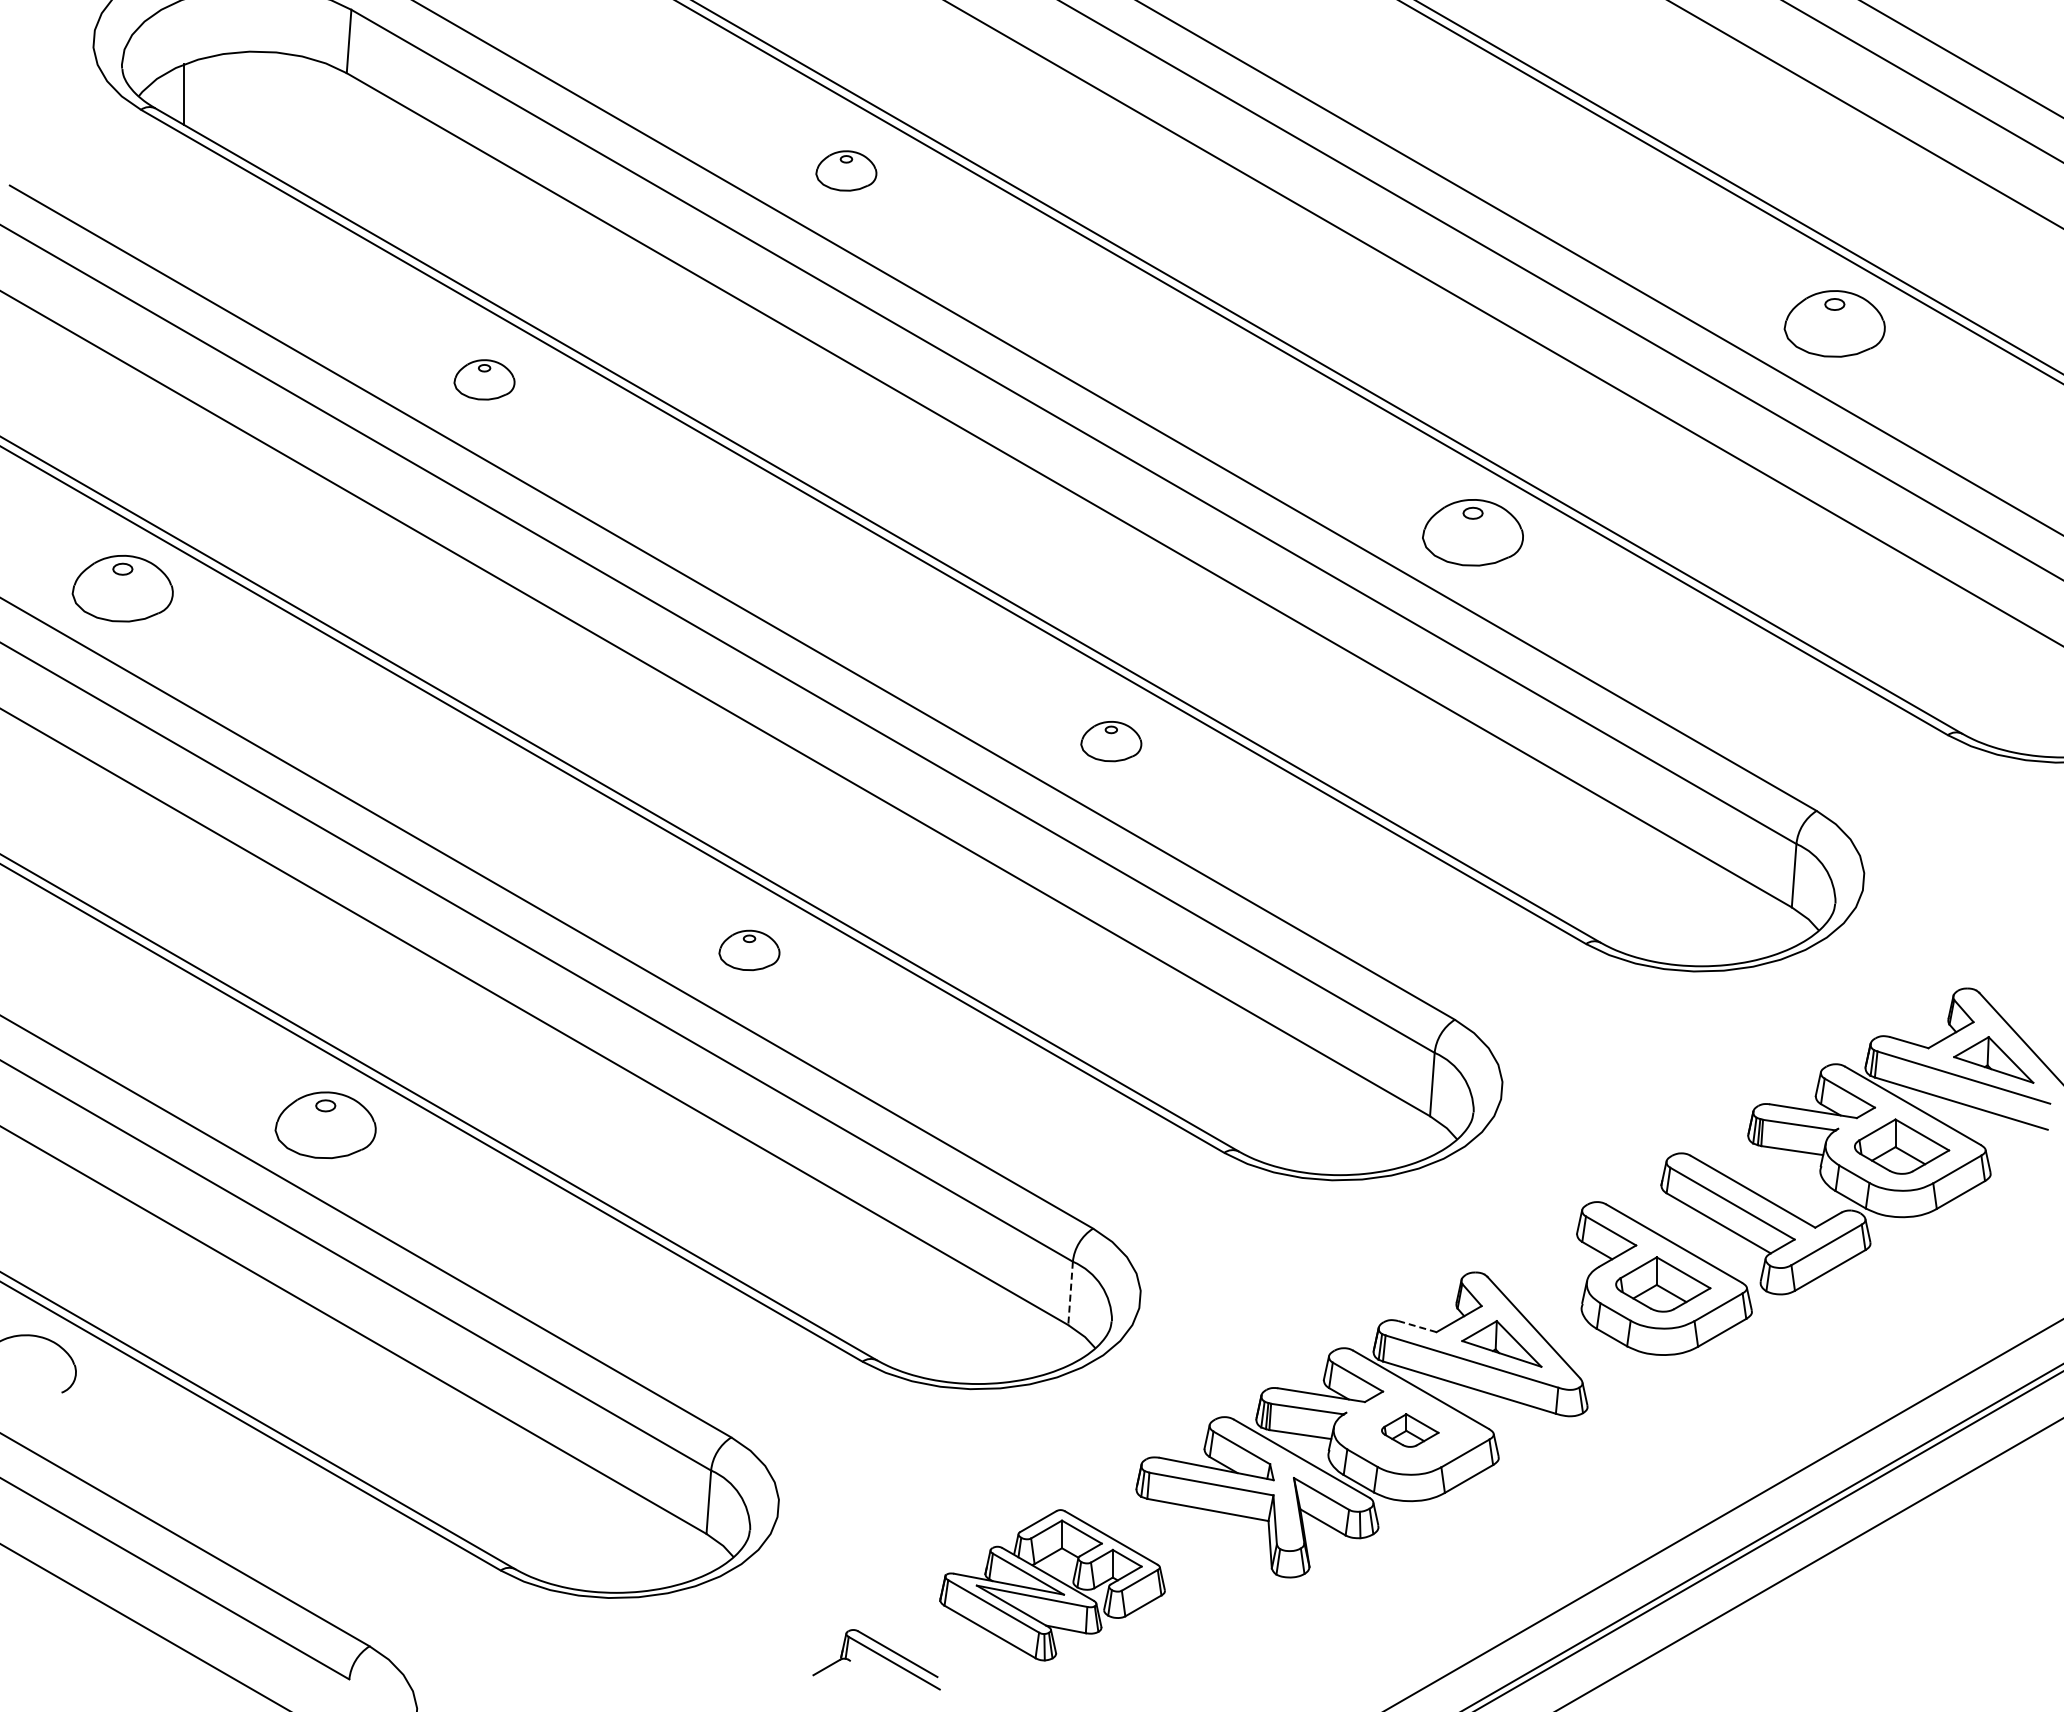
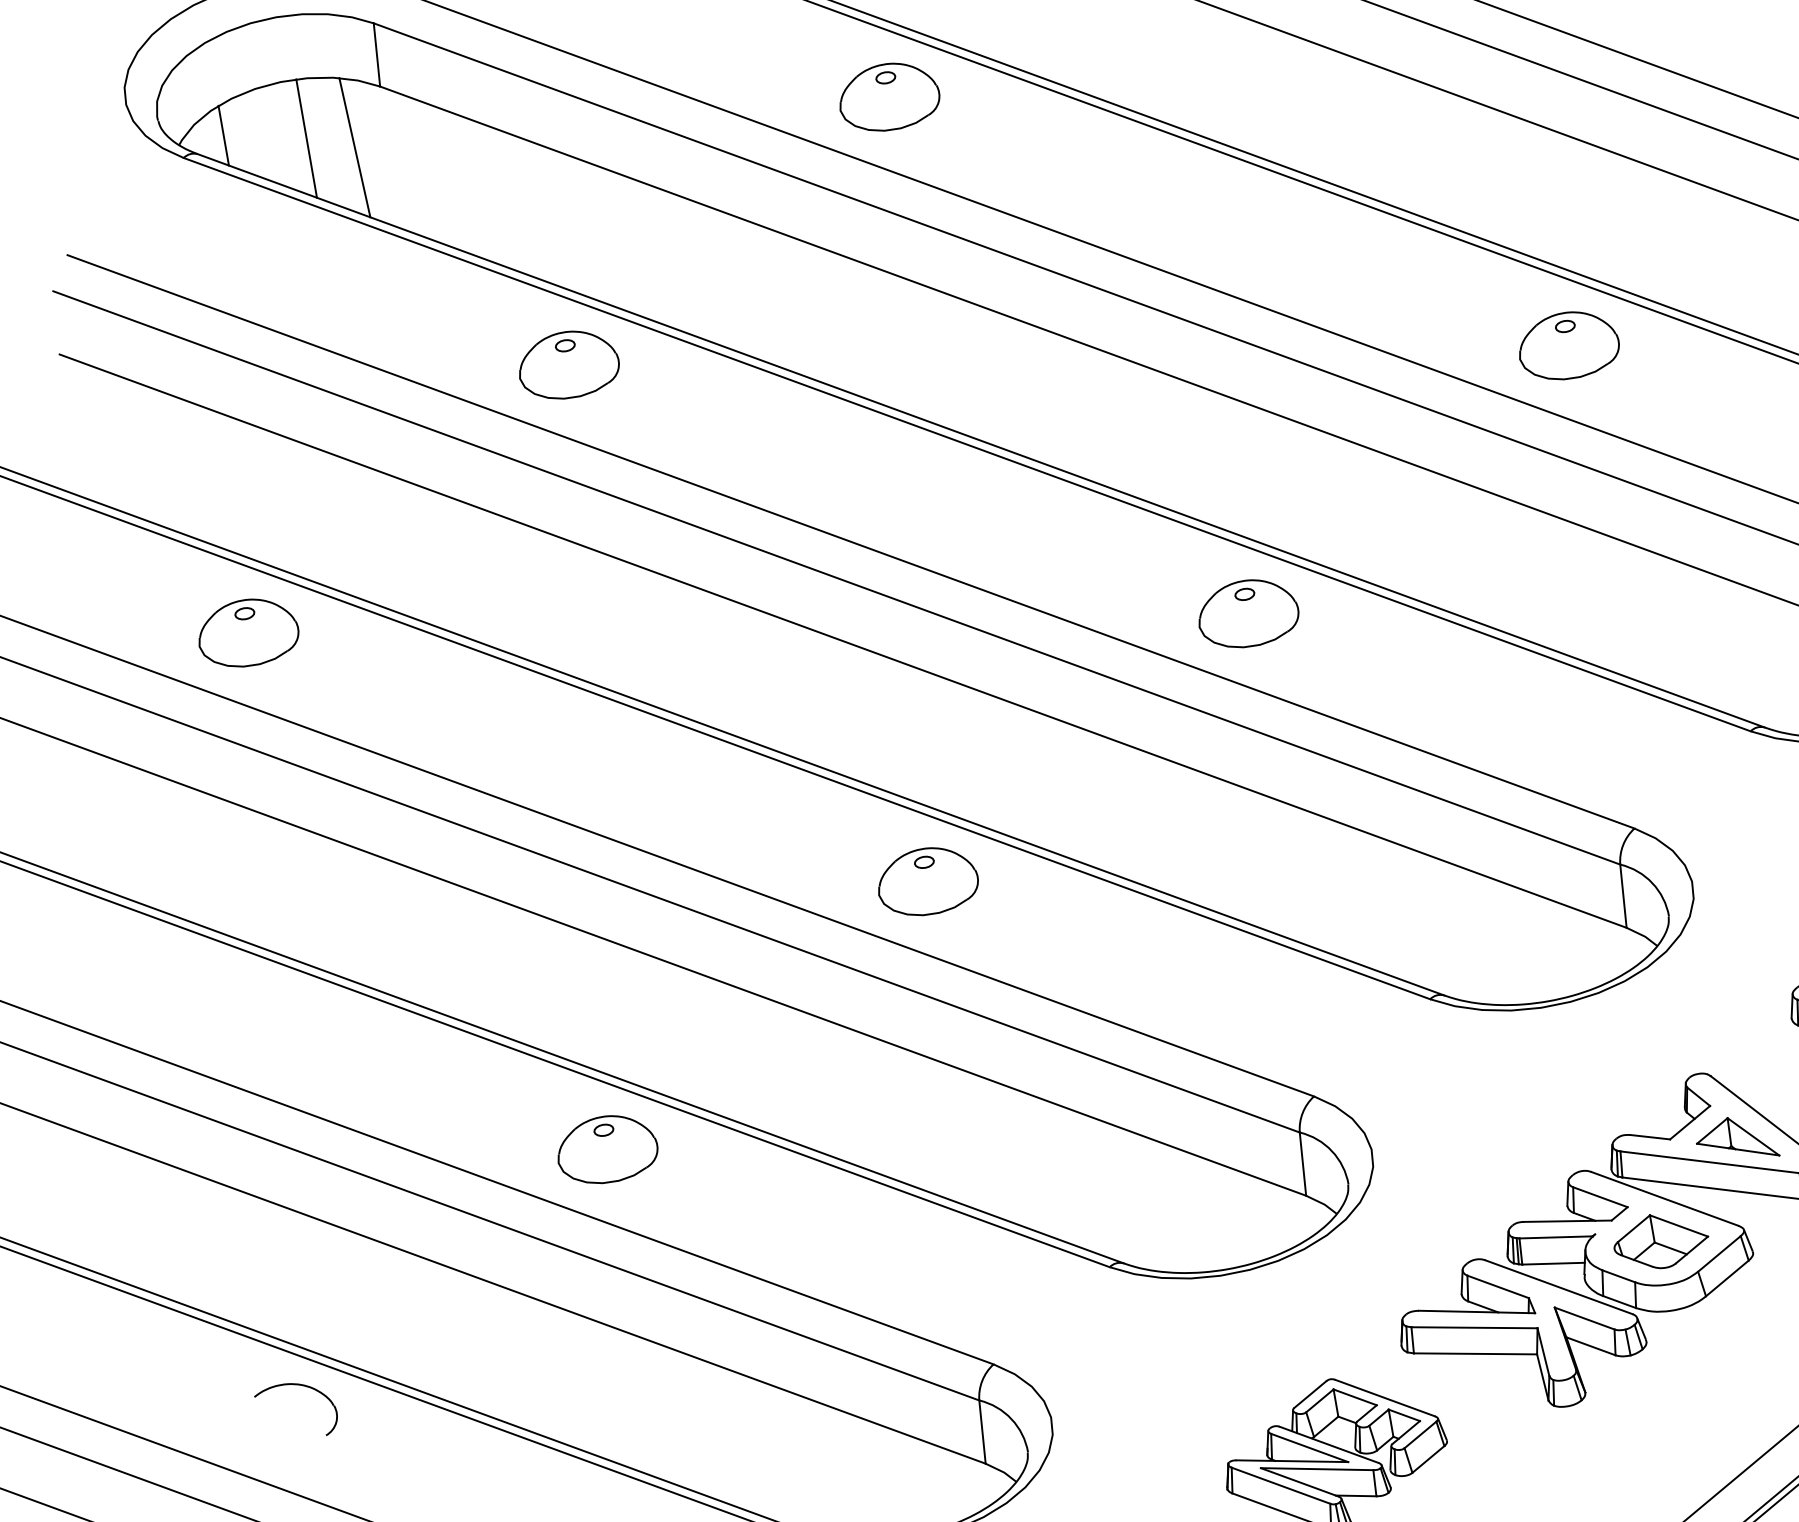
line: (265, 111) -> (306, 138), added
line: (311, 128) -> (354, 147), added
part: (846, 170) -> (889, 96), size x1.67
part: (484, 379) -> (568, 364), size x1.67
part: (1111, 741) -> (1248, 613), size x1.67
part: (749, 950) -> (927, 881), size x1.67
part: (325, 1125) -> (607, 1149), moved
line: (1070, 1293) -> (1302, 1164), dashed -> solid
line: (1417, 1326) -> (1650, 1137), dashed -> solid
part: (1410, 1430) -> (1661, 1240), size x1.67

